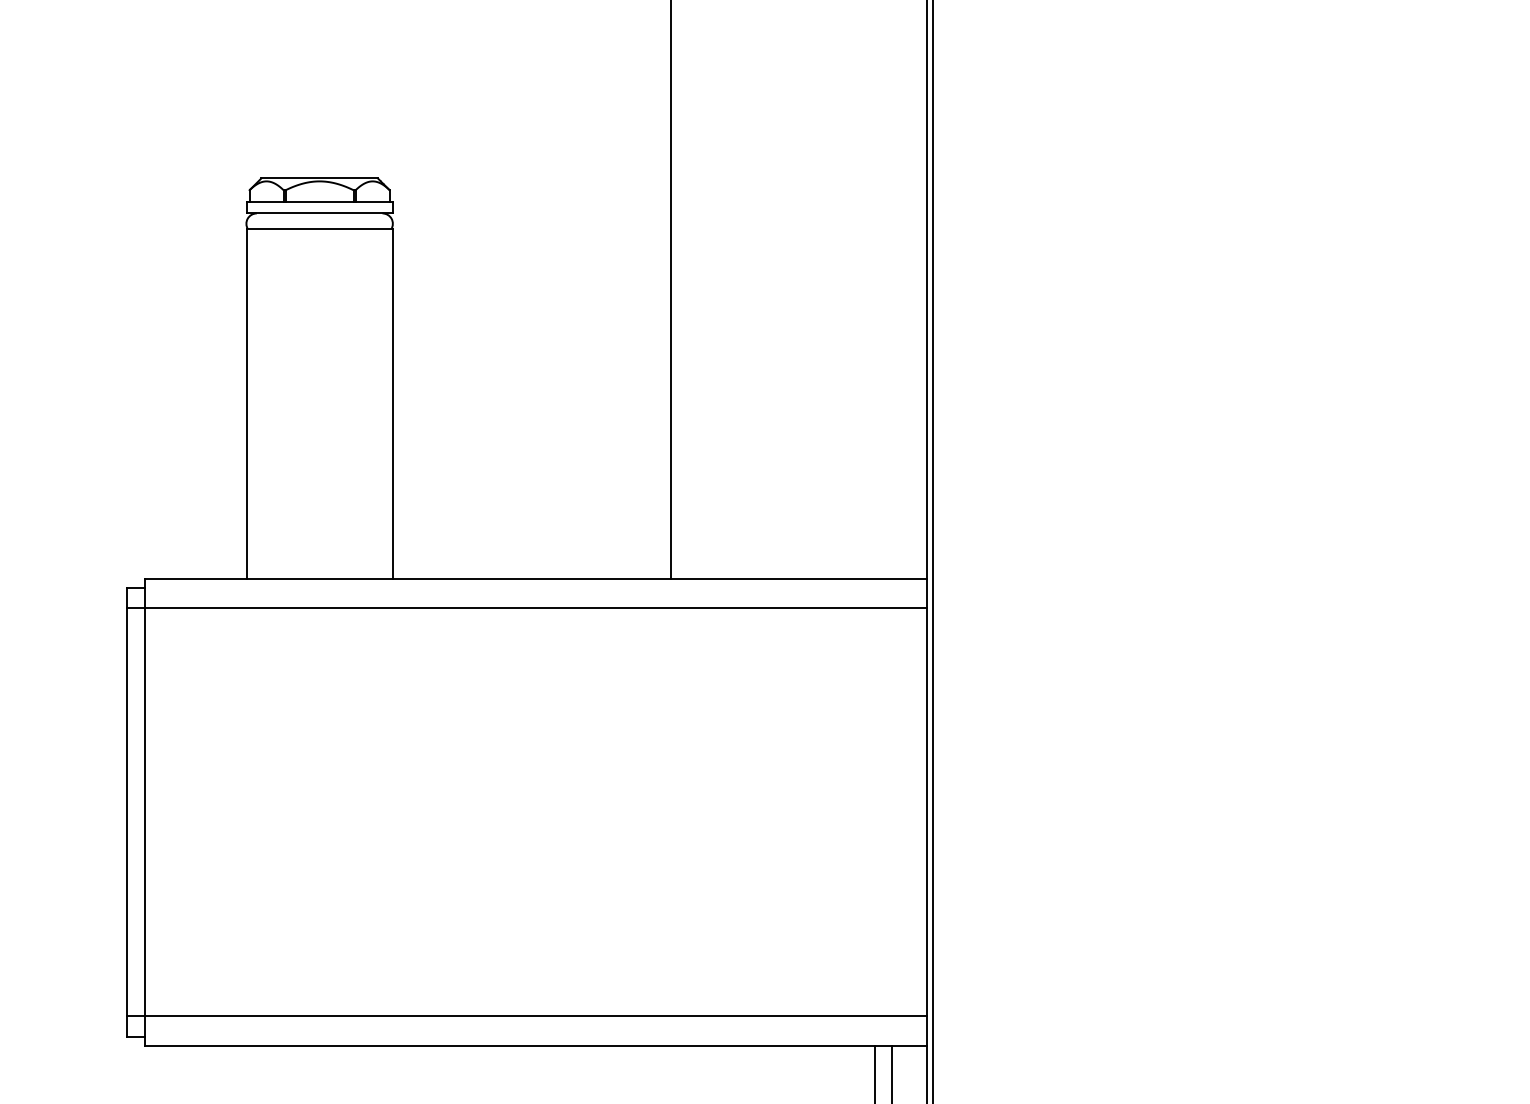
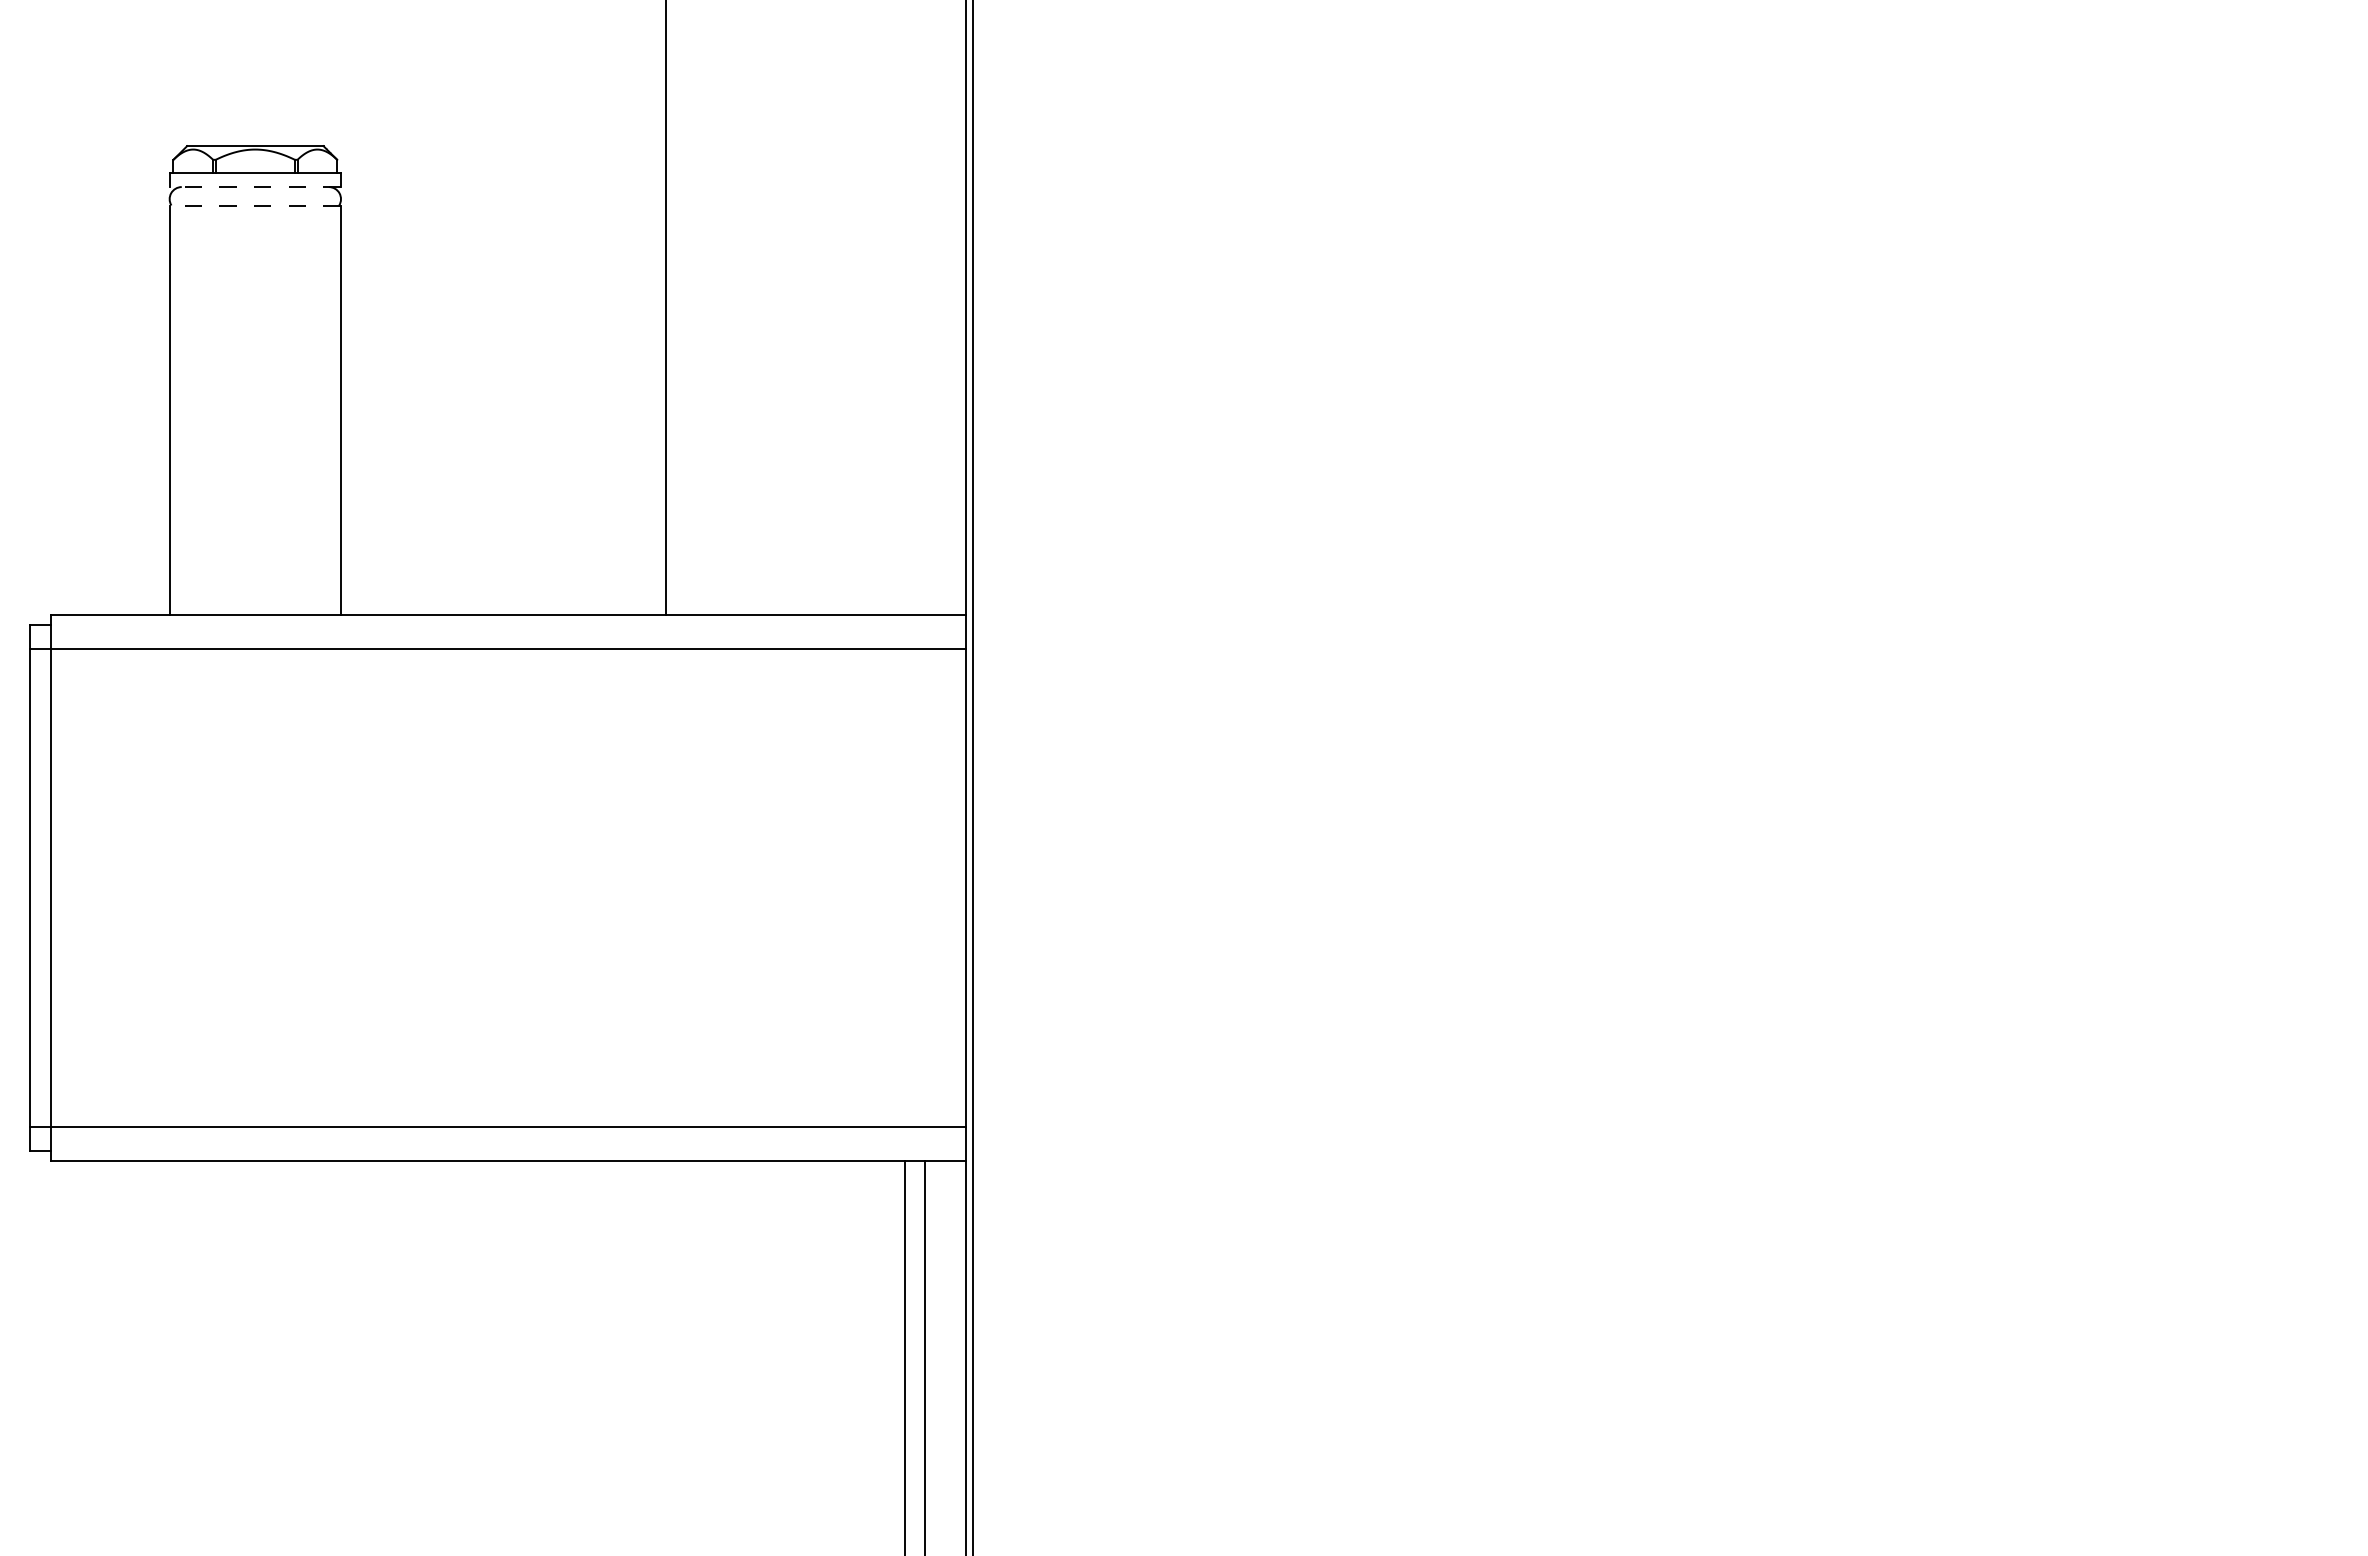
line: (318, 213) -> (254, 187), solid -> dashed
line: (318, 229) -> (254, 205), solid -> dashed

